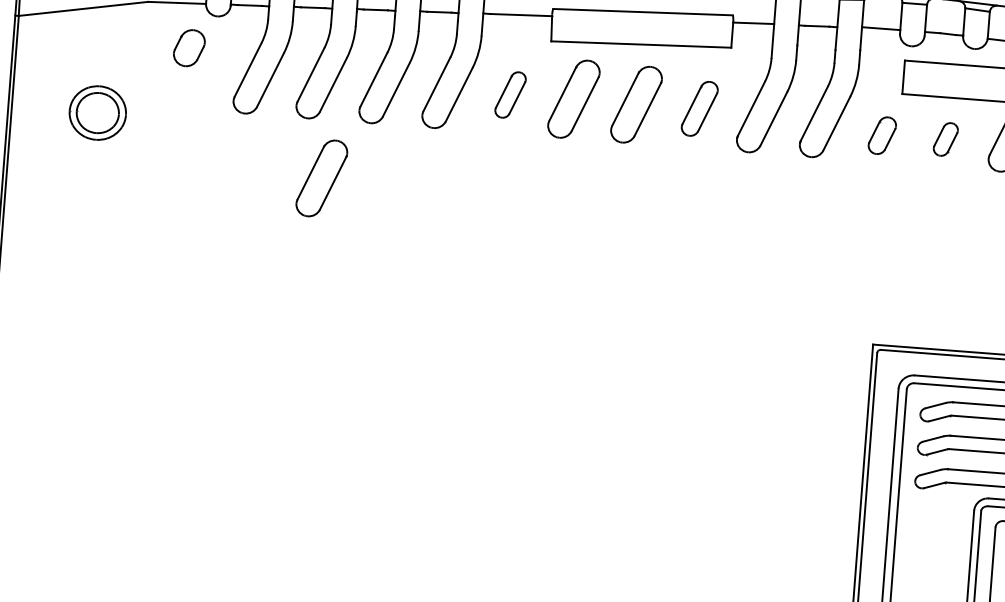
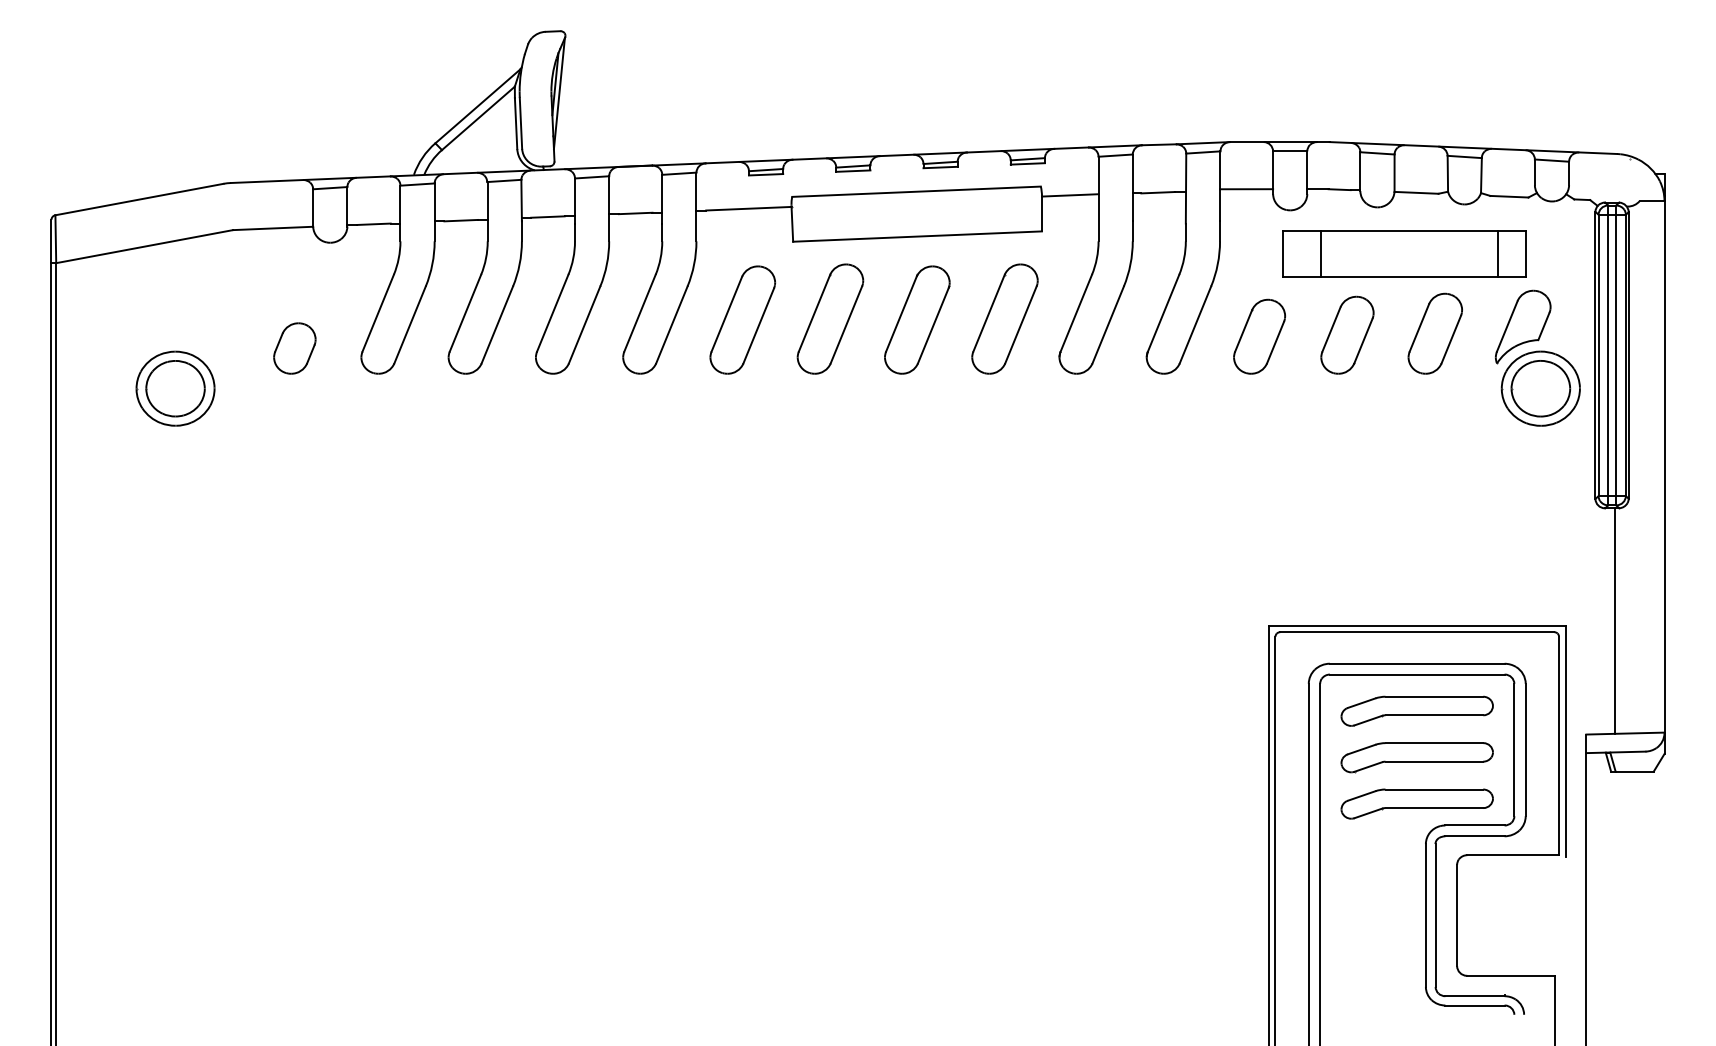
part: (189, 48) -> (294, 348), moved
line: (931, 79) -> (1321, 253), added
part: (510, 94) -> (742, 319), size x1.67
part: (699, 108) -> (1004, 318), size x1.43
part: (882, 135) -> (1259, 336), size x1.43
part: (945, 139) -> (1347, 334), size x1.67
part: (322, 178) -> (491, 454), removed

